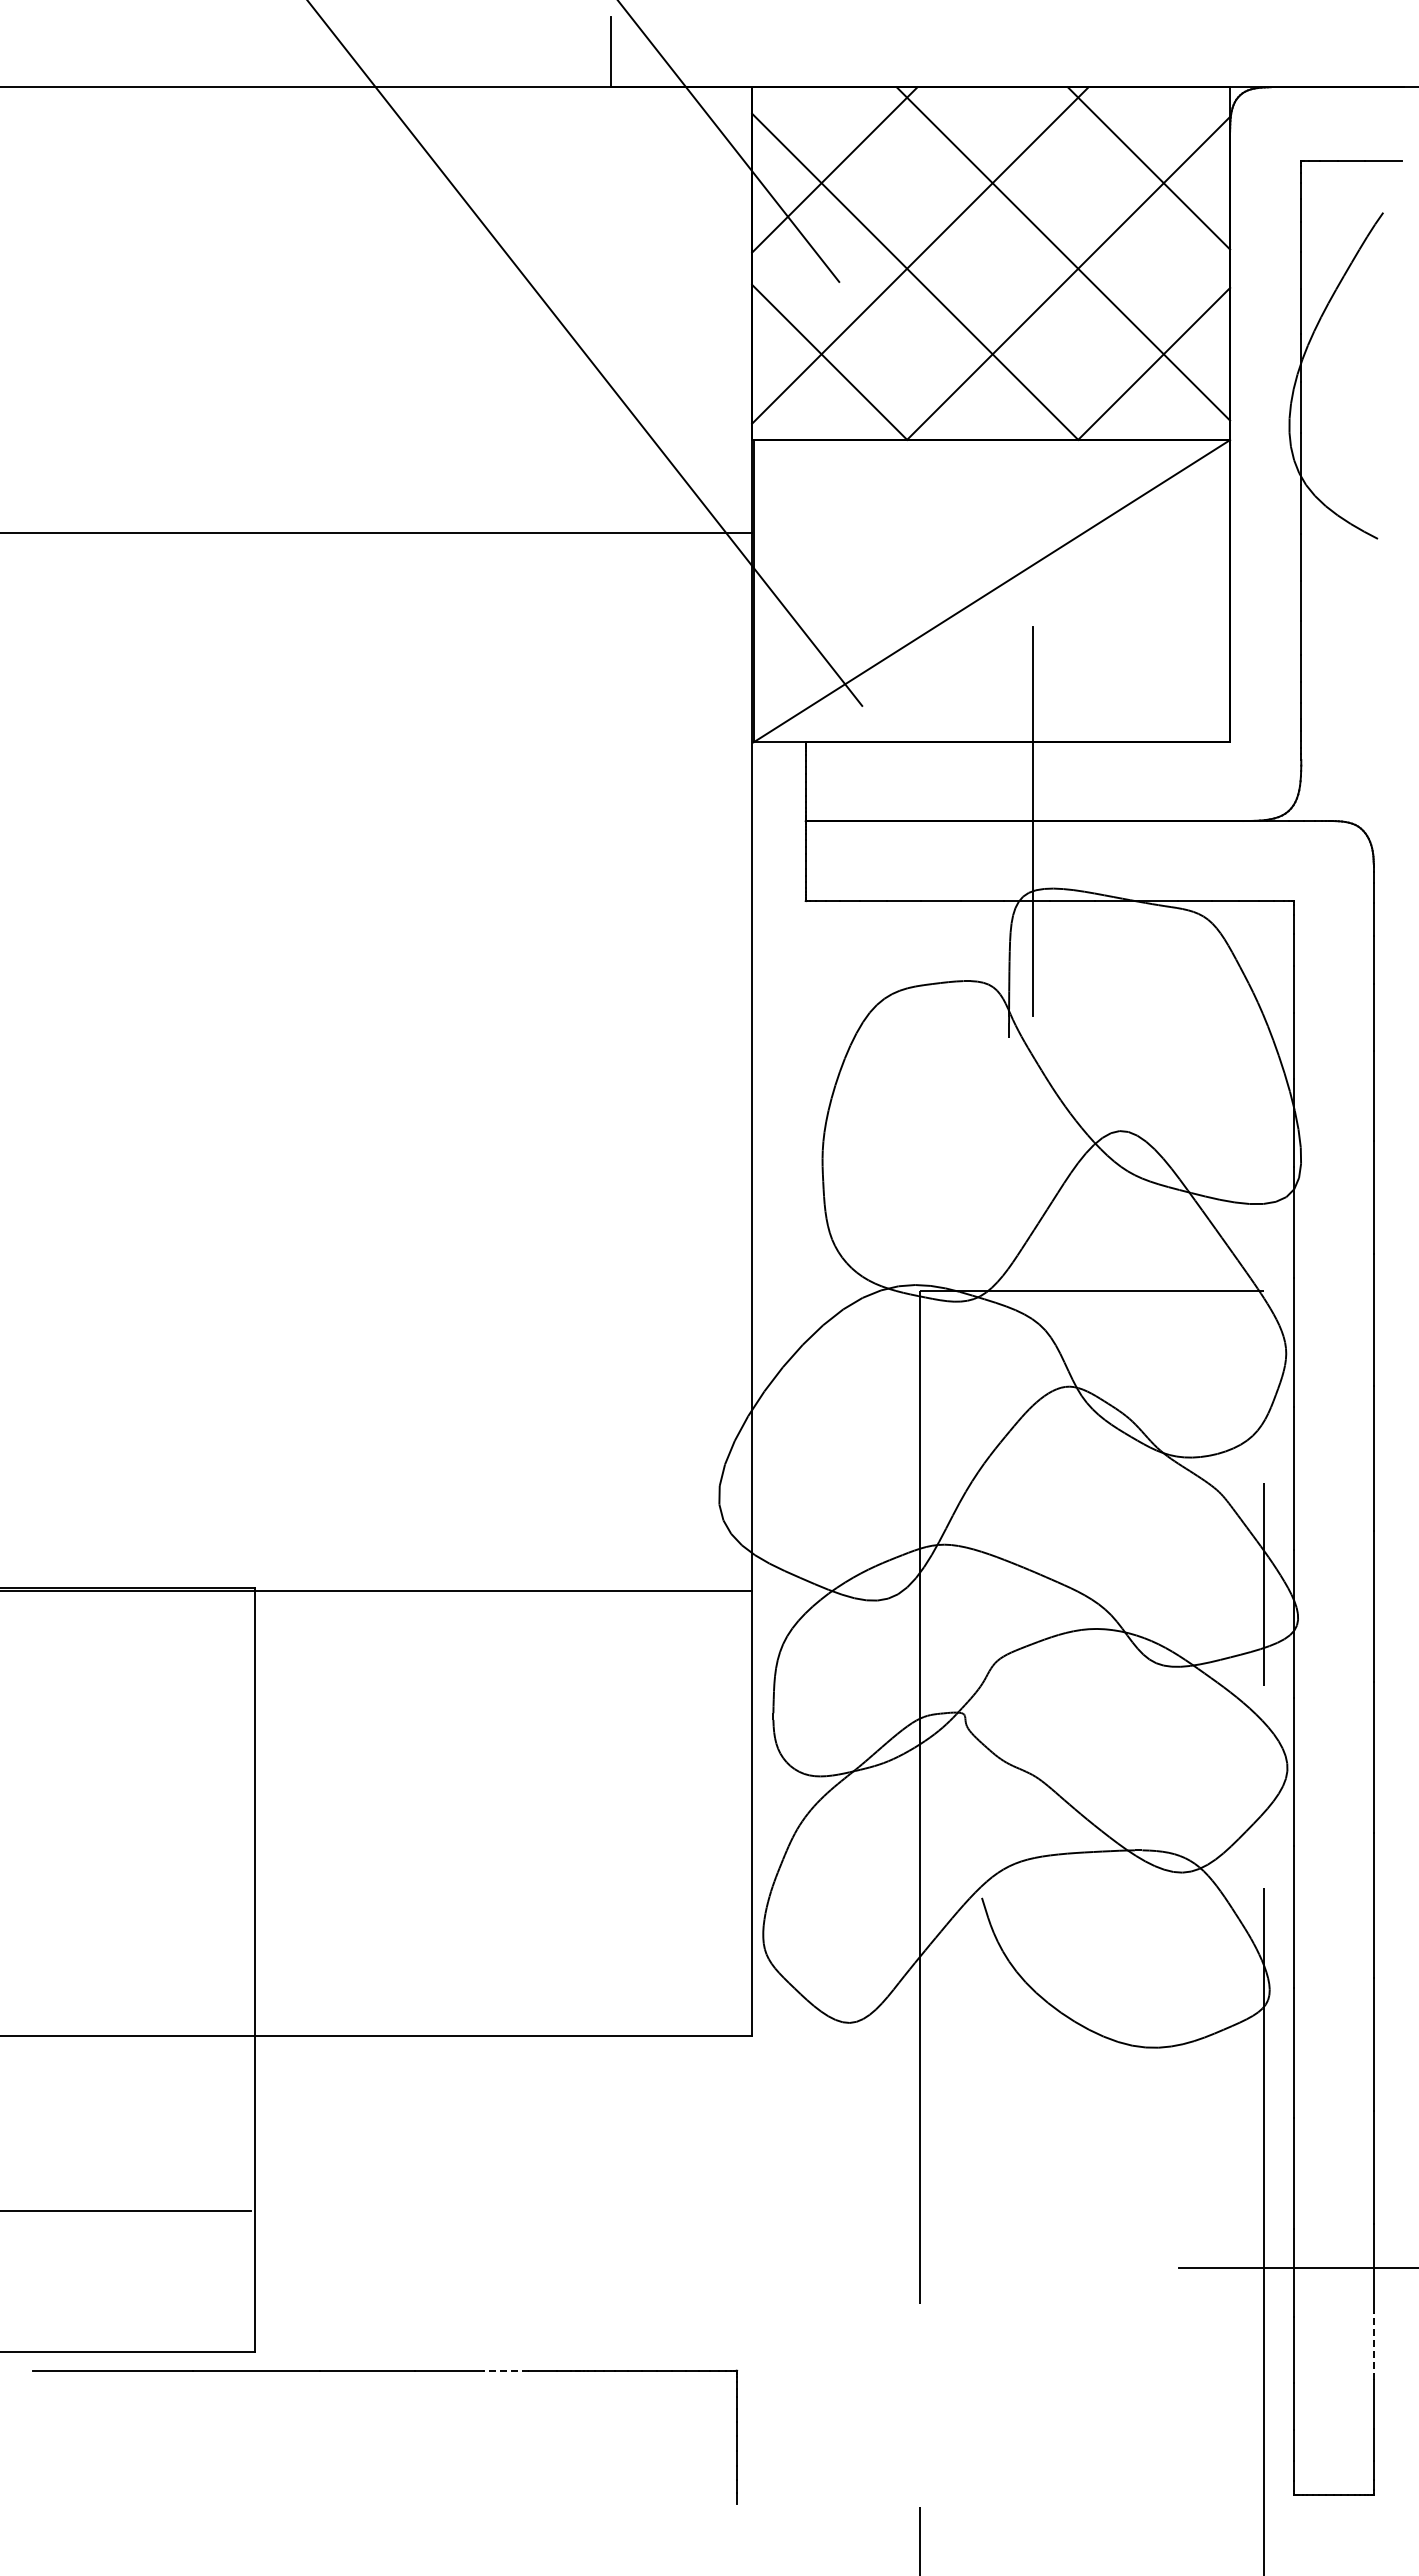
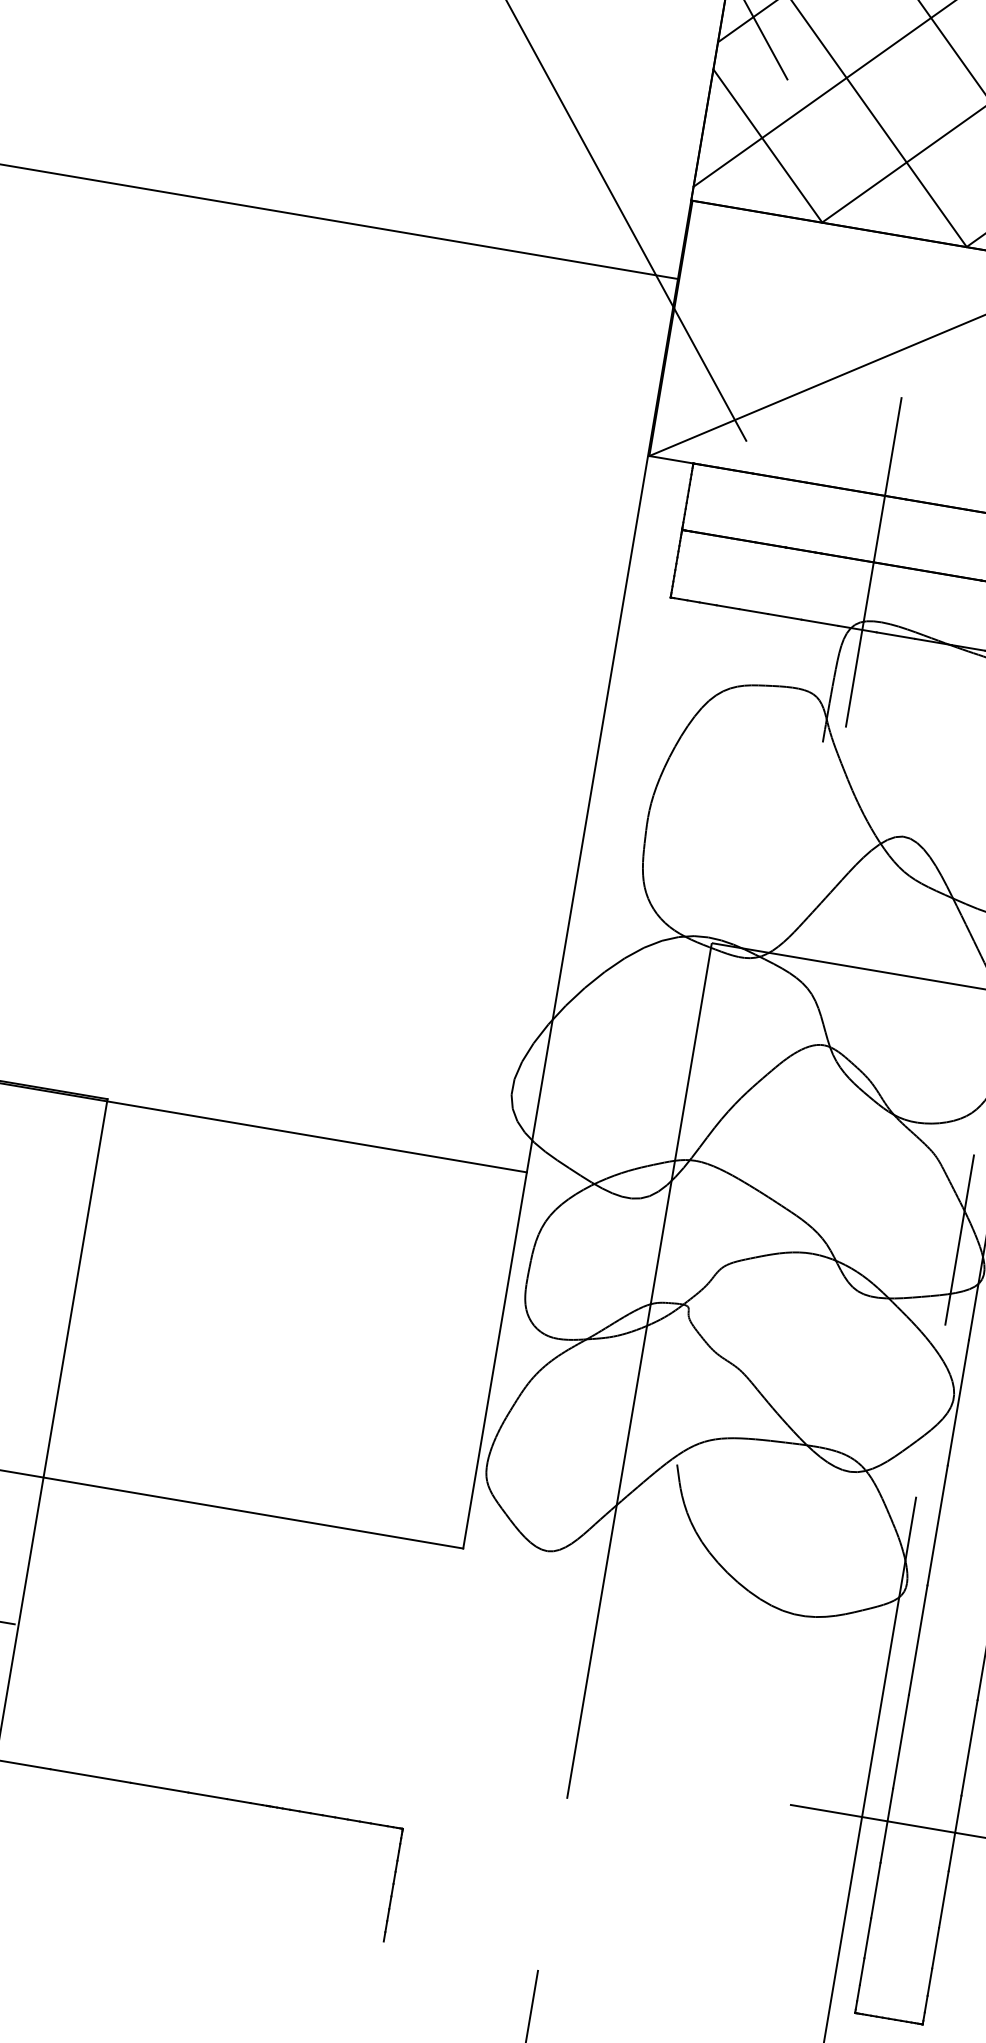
line: (1373, 2346) -> (943, 1899), dashed -> solid
line: (506, 2370) -> (208, 1795), dashed -> solid

